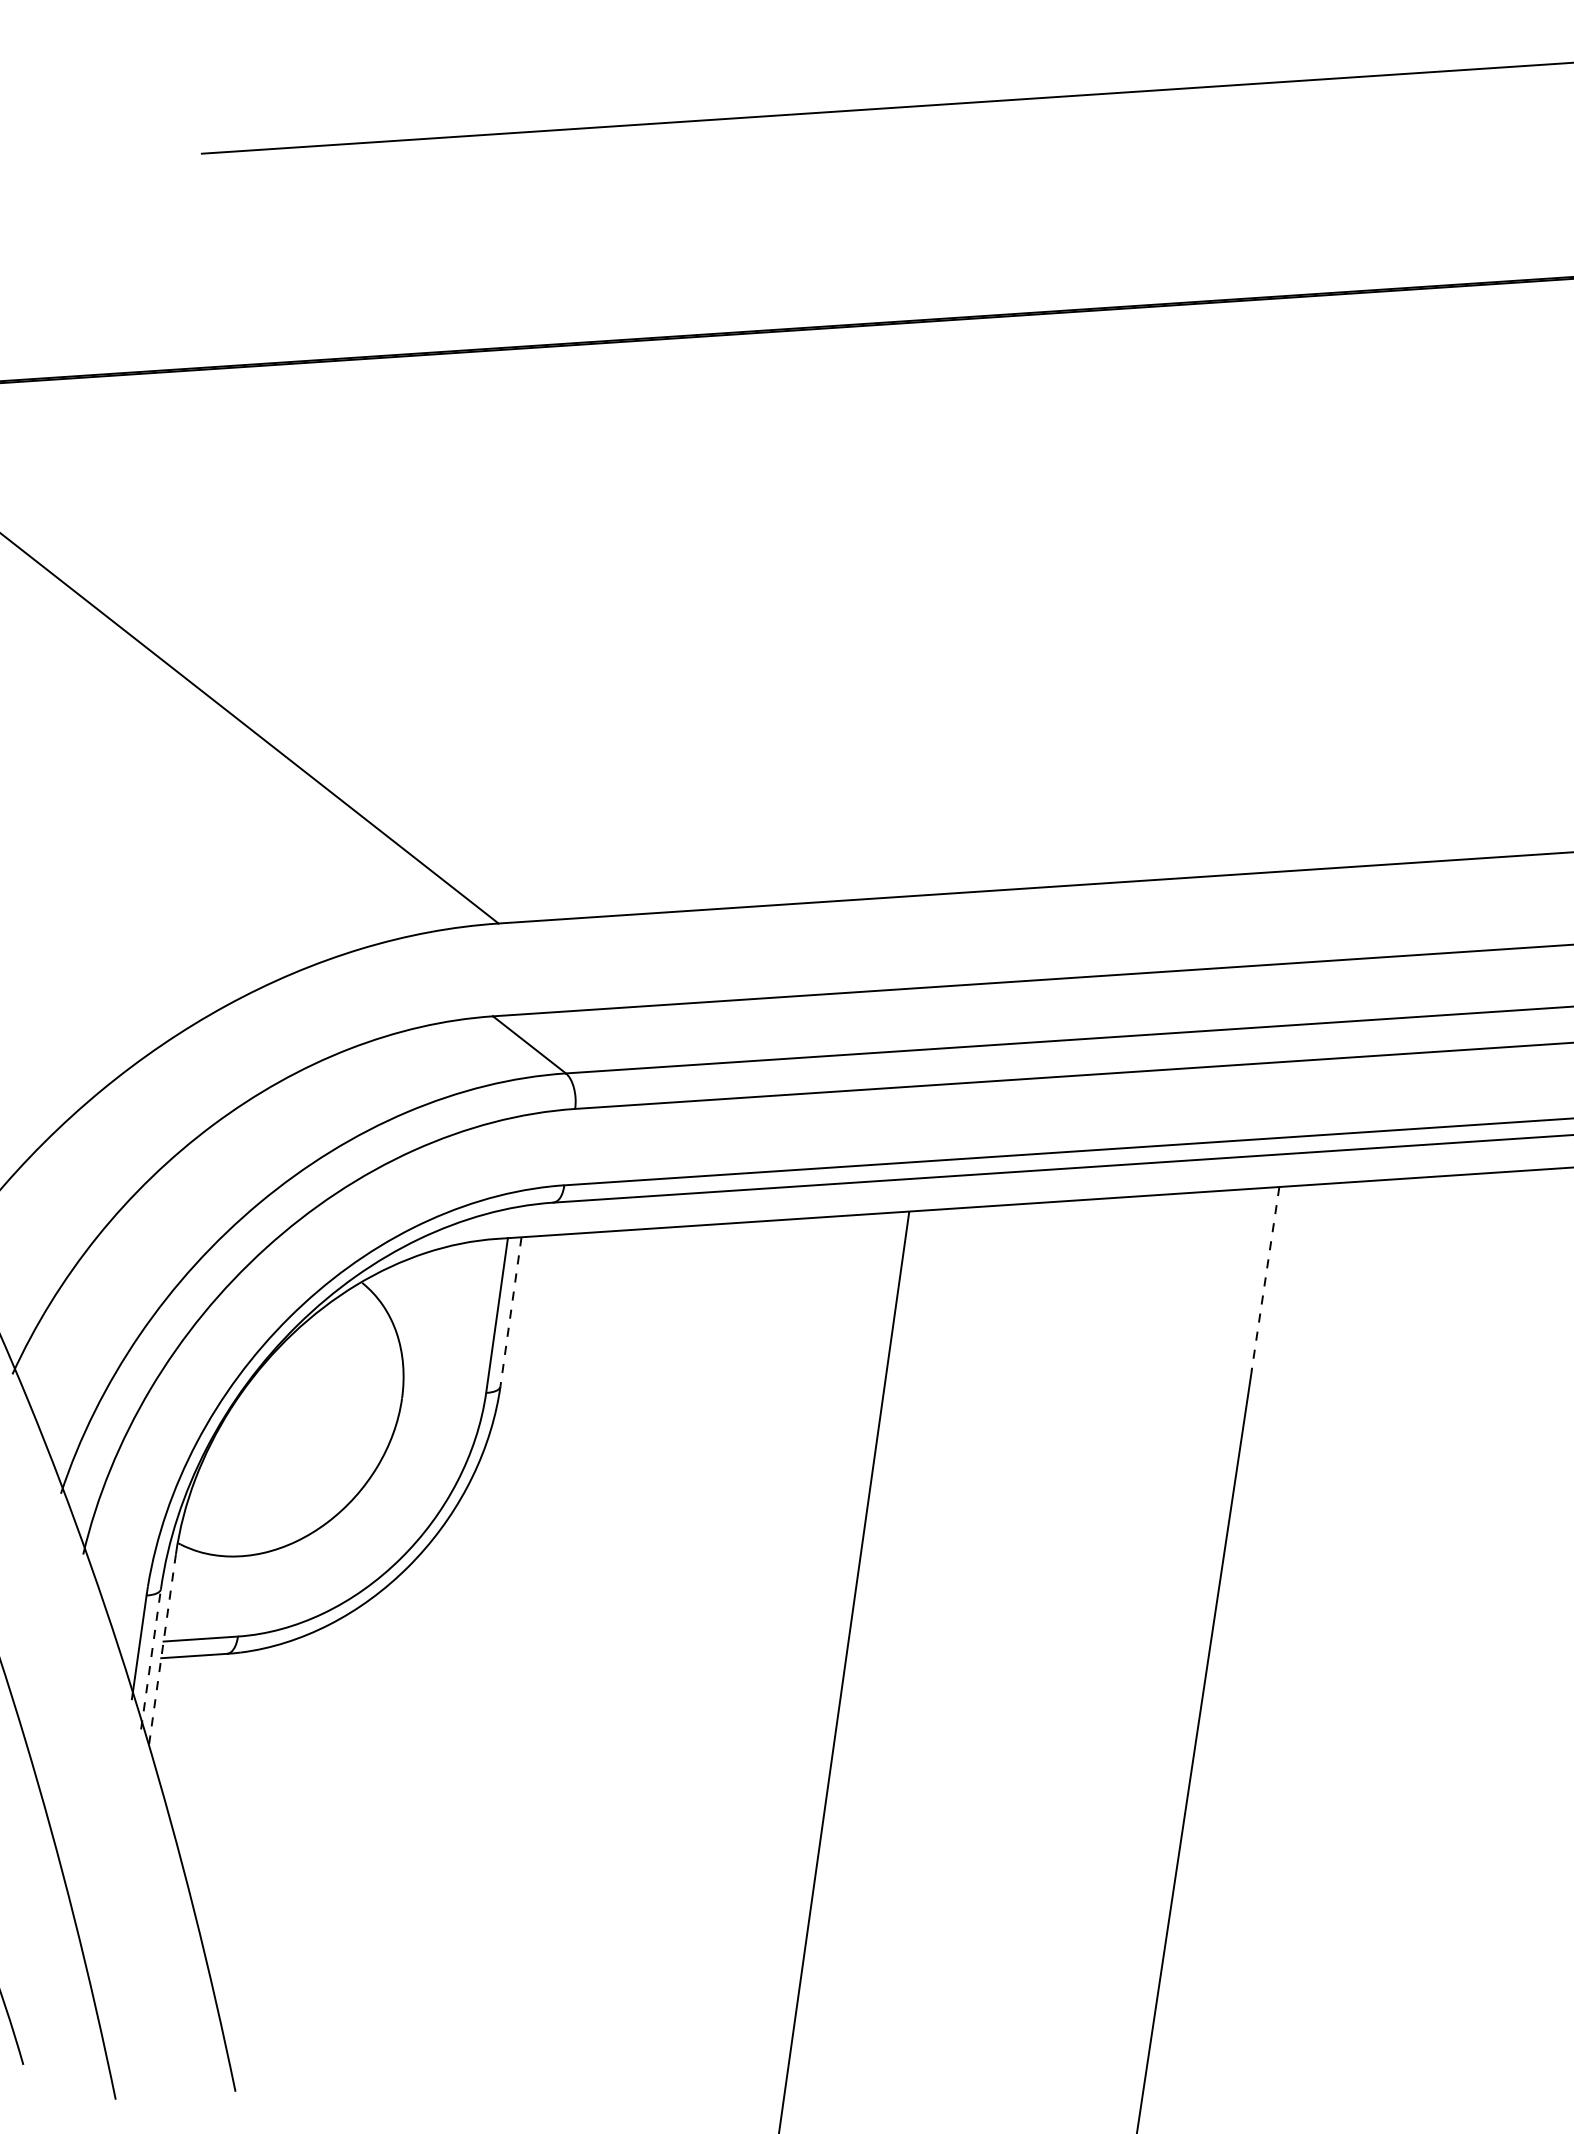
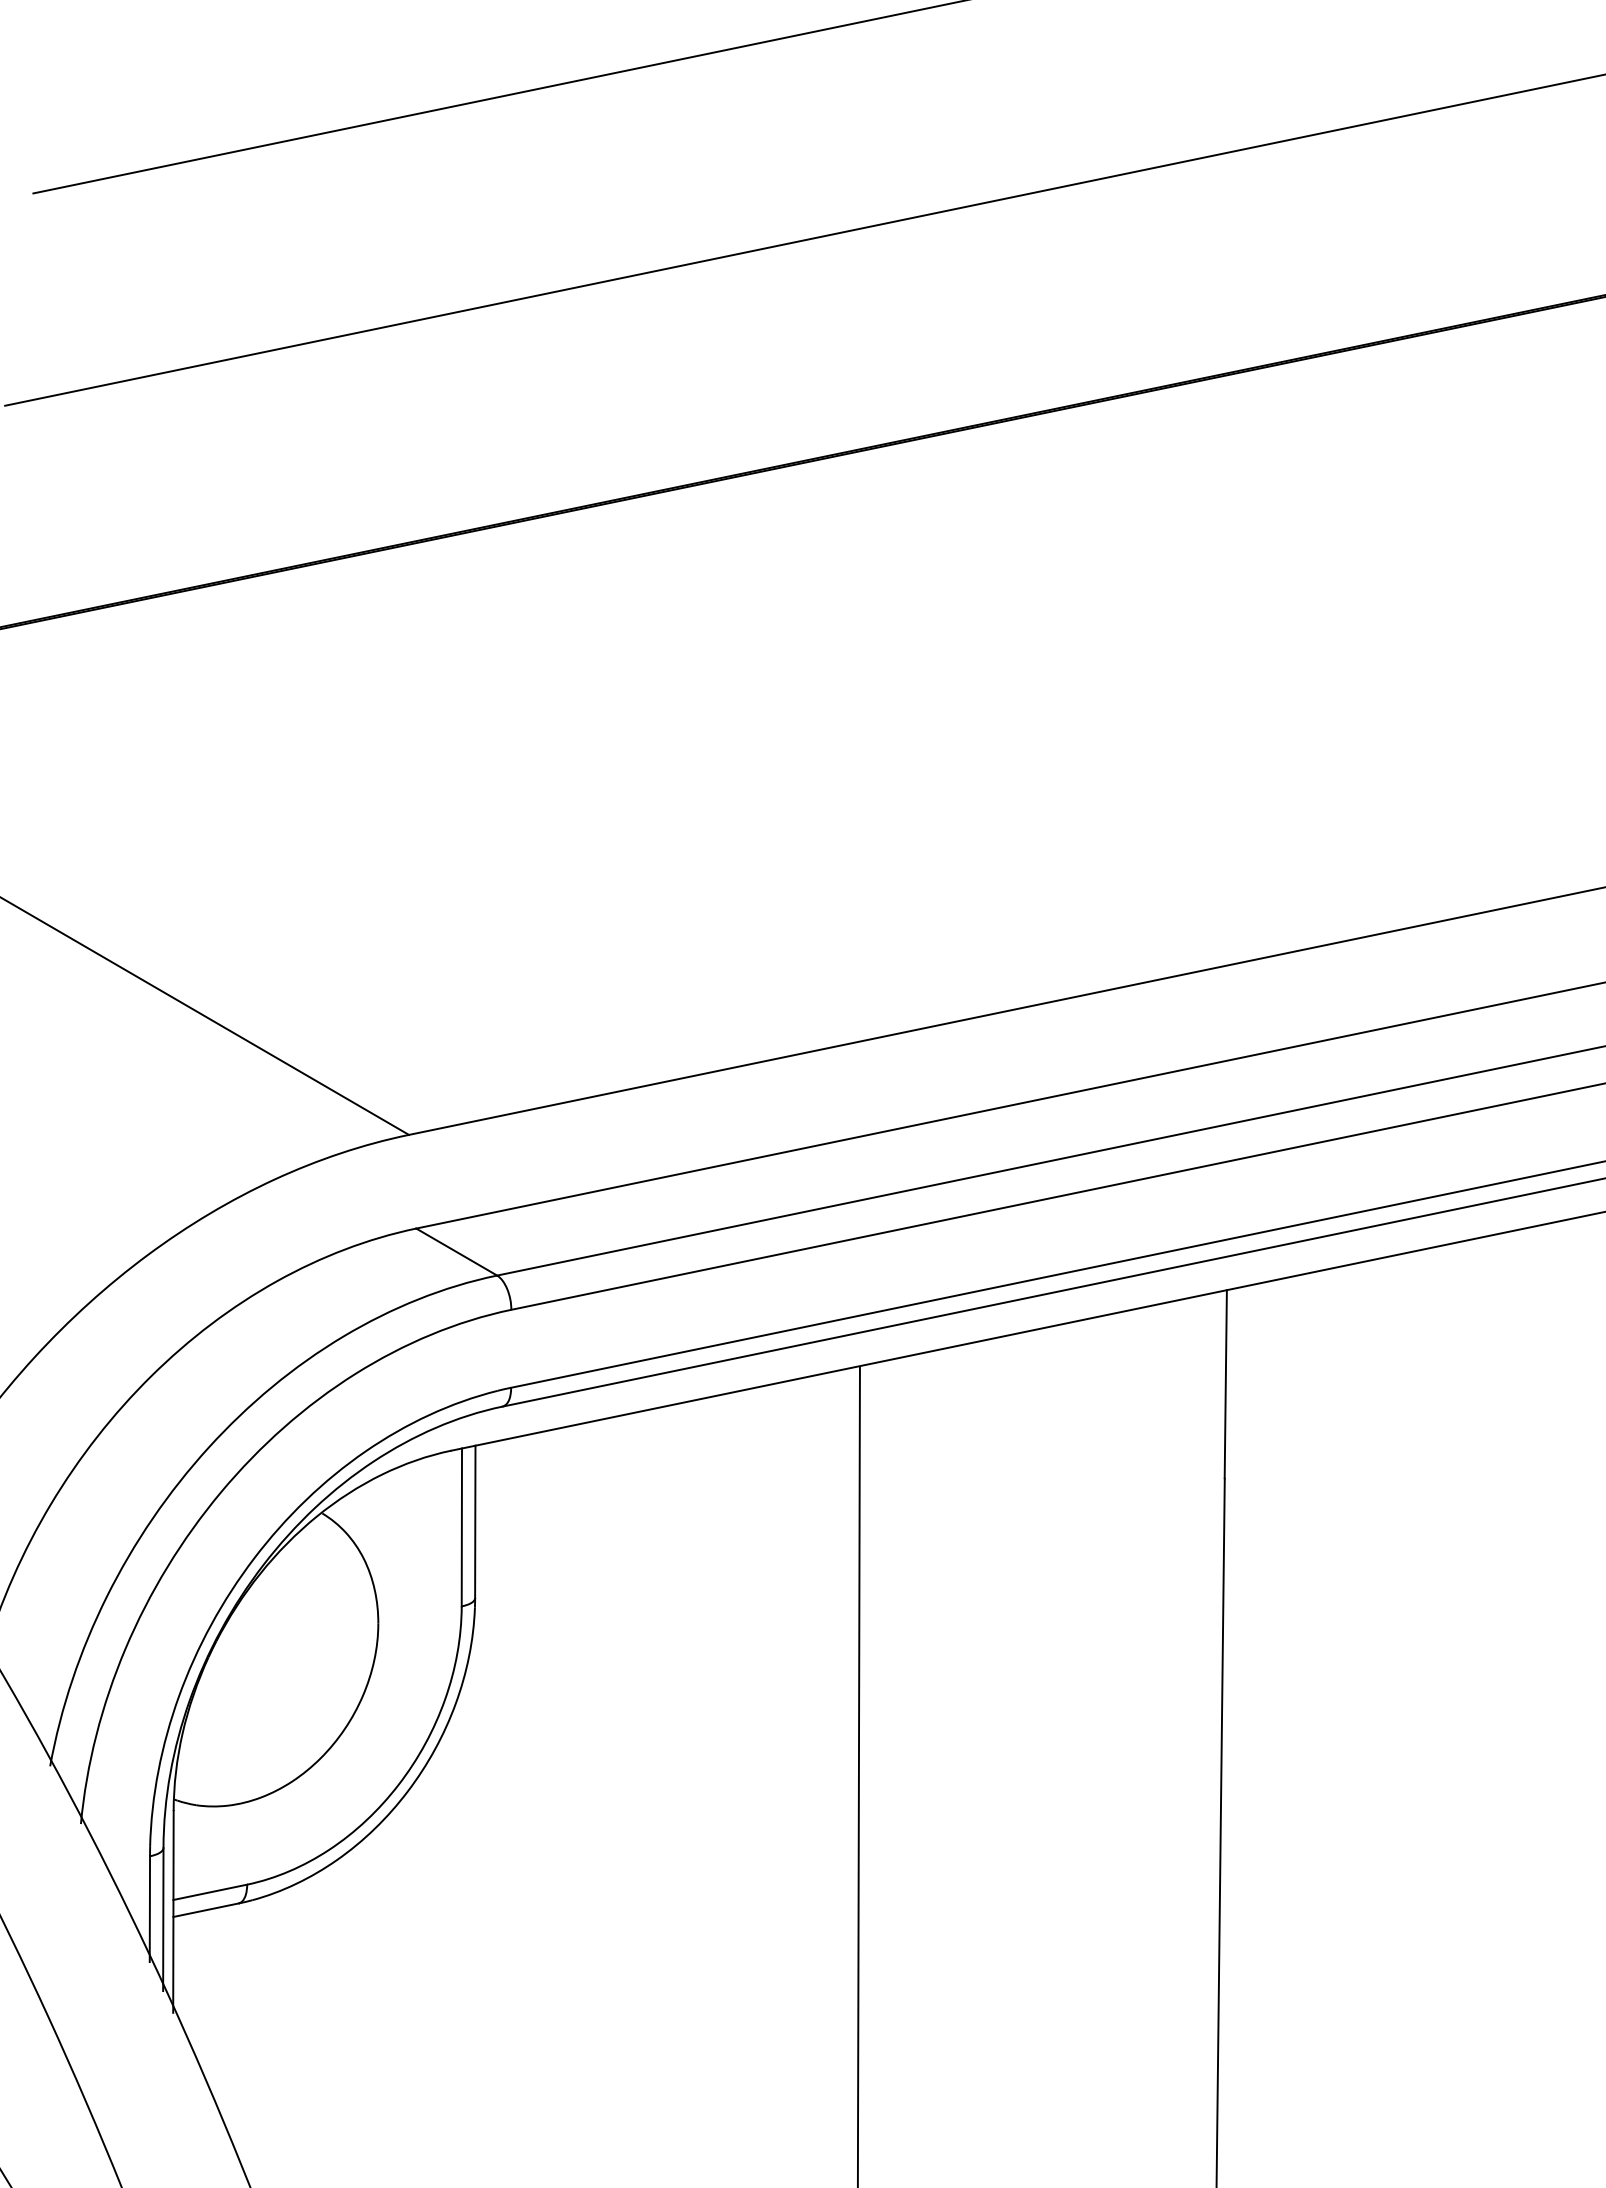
line: (1265, 1279) -> (1225, 1384), dashed -> solid
line: (511, 1312) -> (475, 1522), dashed -> solid
line: (162, 1652) -> (173, 1911), dashed -> solid
line: (151, 1659) -> (163, 1919), dashed -> solid

